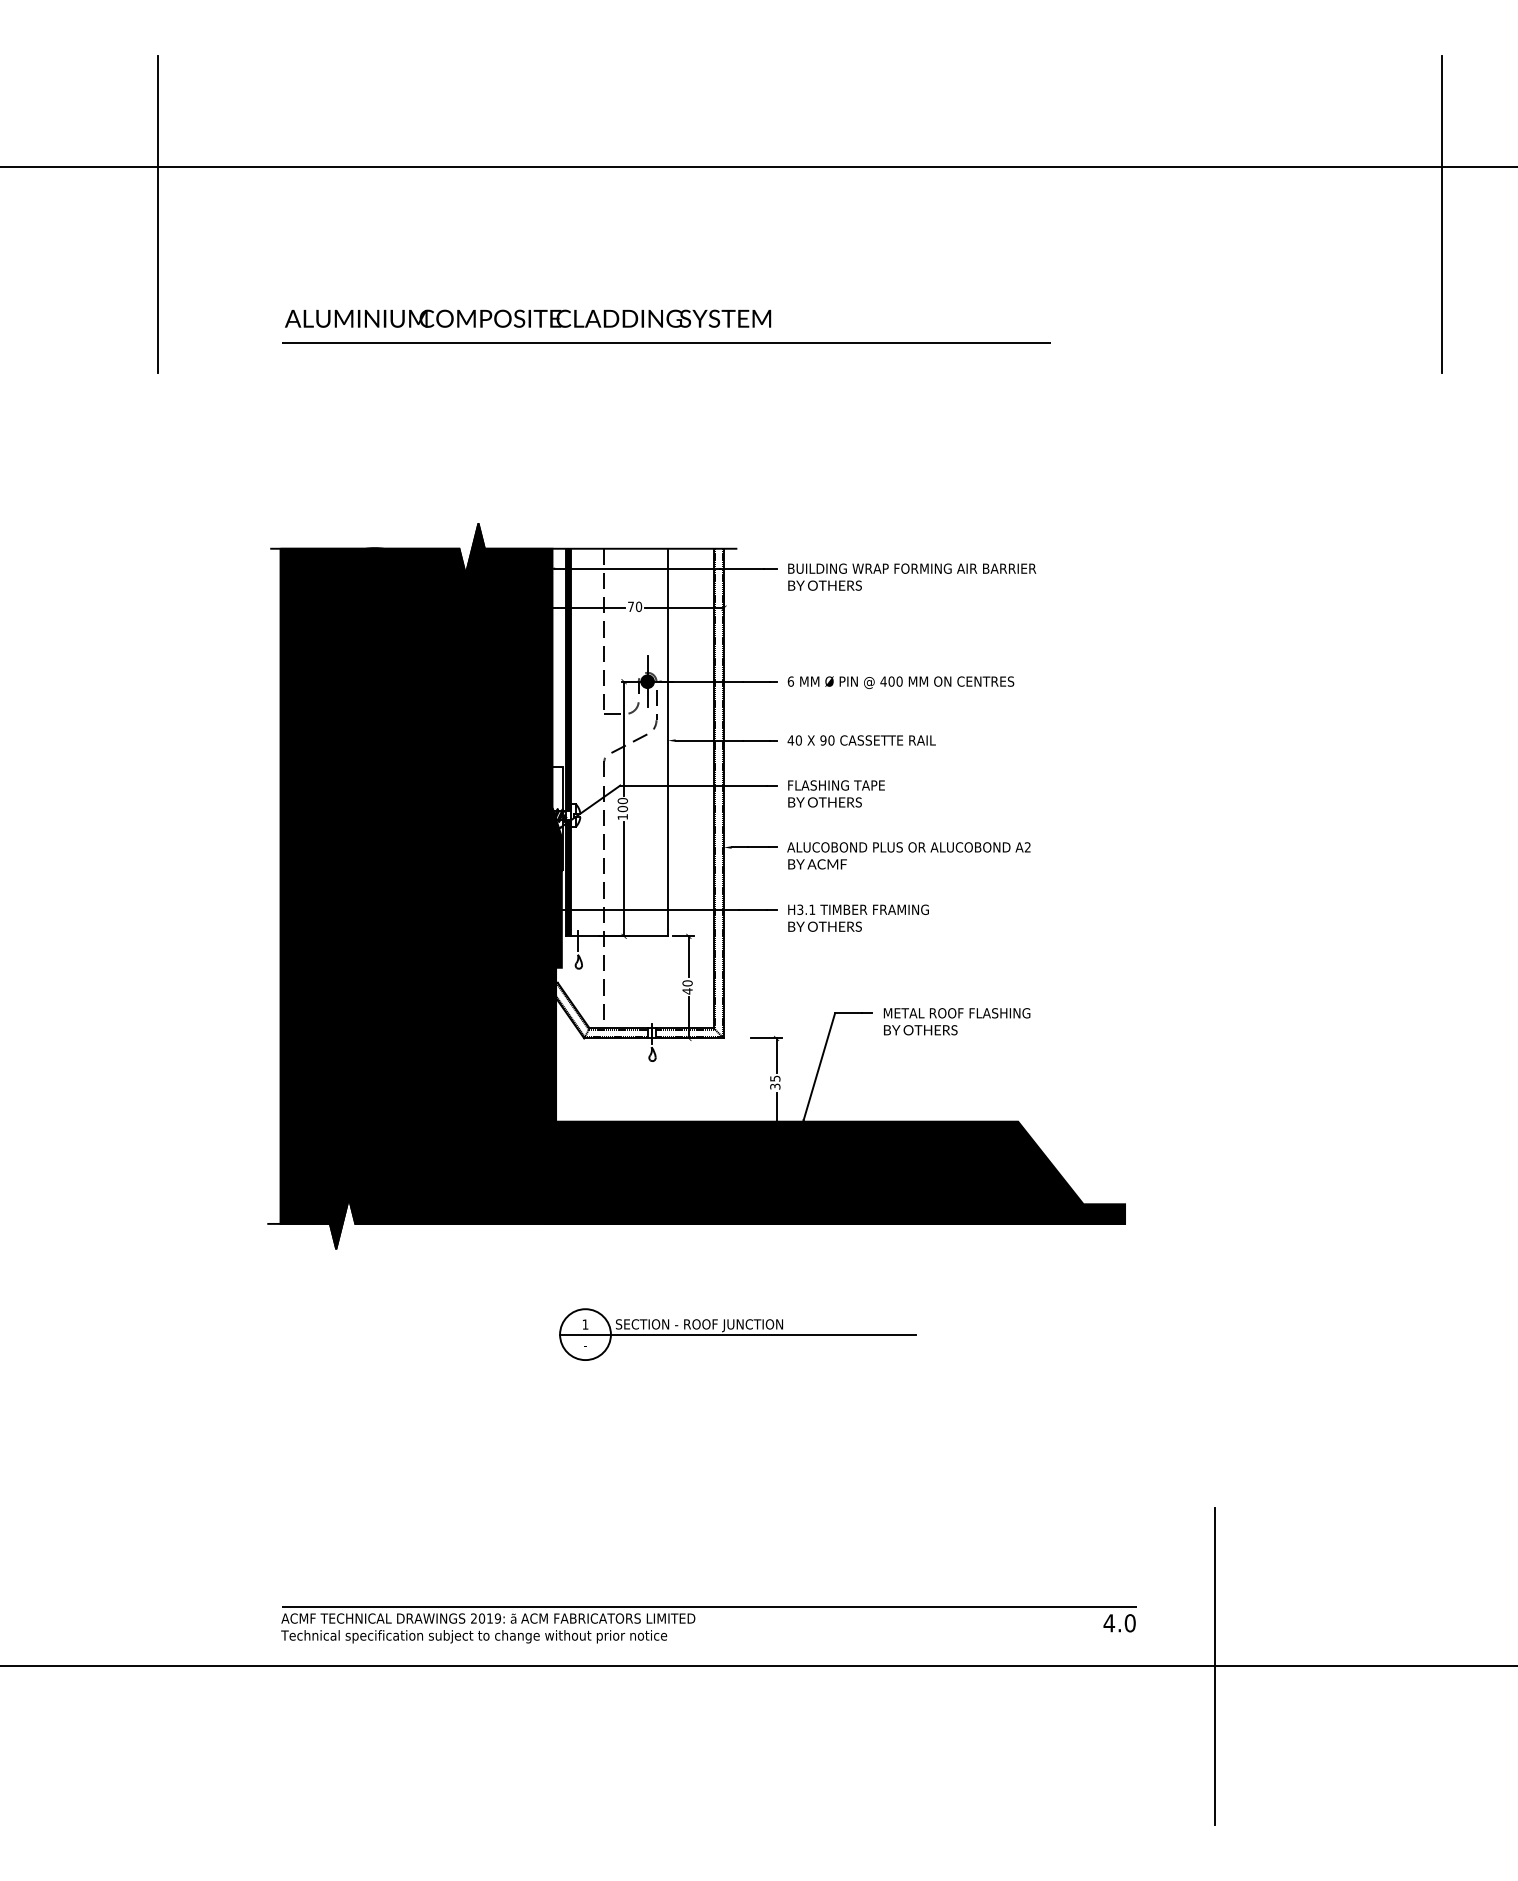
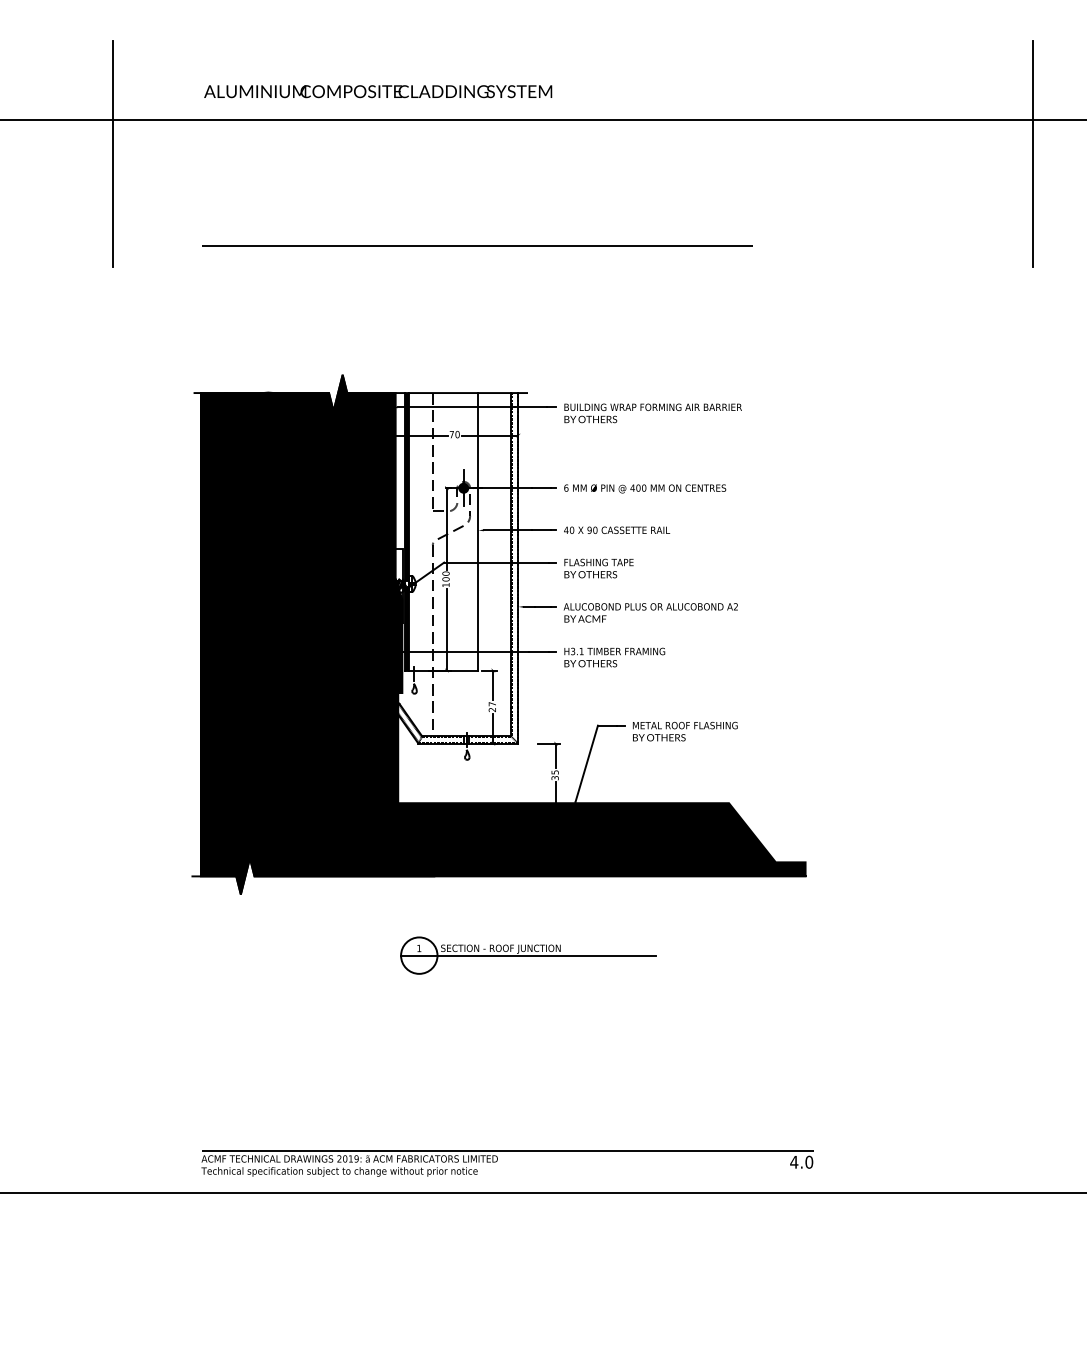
text: (528, 318) -> (378, 91), moved
text: (687, 987) -> (492, 707), 40 -> 27
line: (1214, 1665) -> (869, 1192), removed

